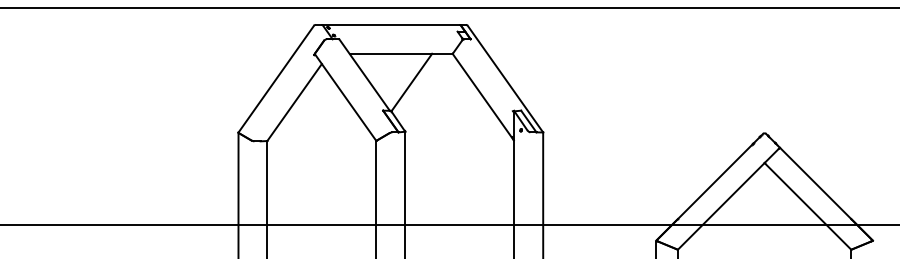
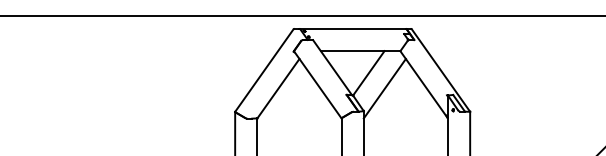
line: (432, 102) -> (384, 88), added

